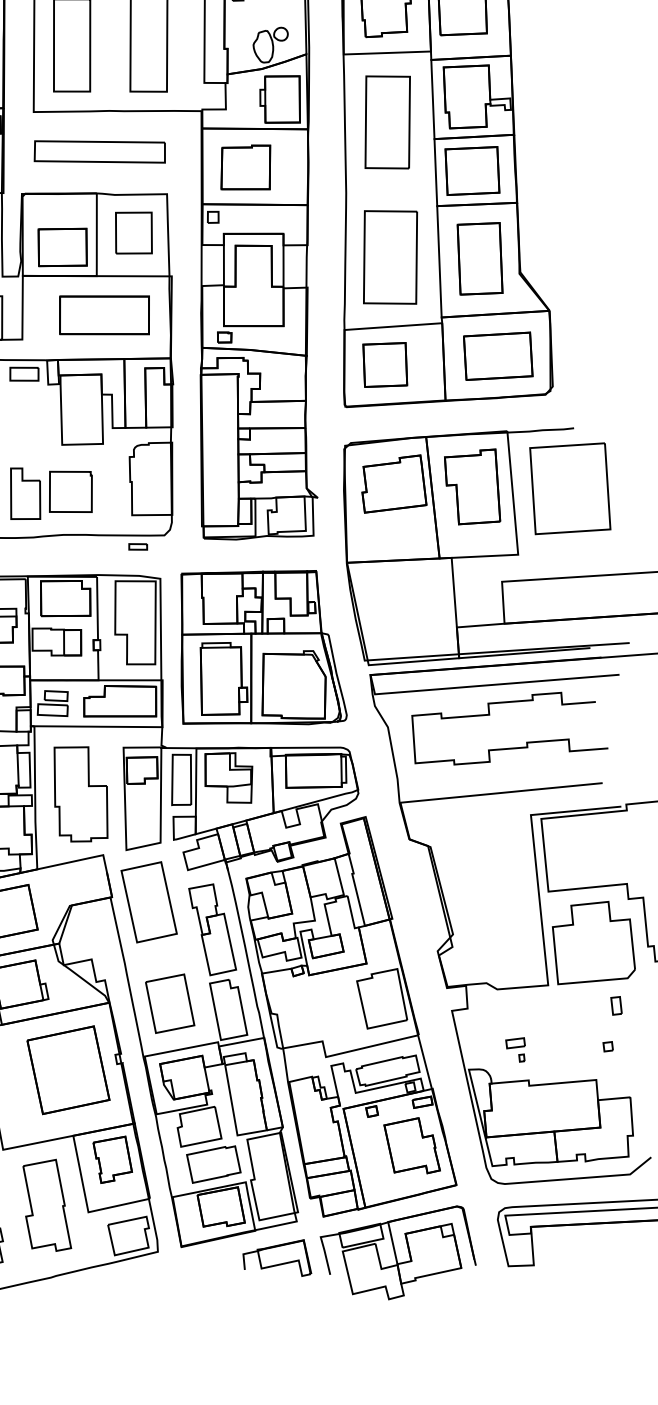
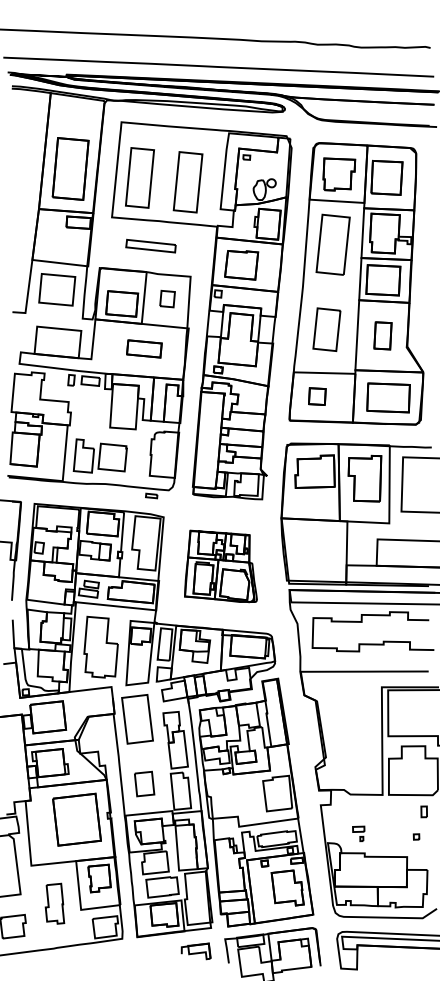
part: (98, 150) -> (150, 245), size x0.6
part: (133, 232) -> (167, 298), size x0.6
part: (389, 257) -> (326, 329), size x0.7
part: (479, 258) -> (382, 335), size x0.6
part: (104, 314) -> (144, 348), size x0.6
part: (385, 364) -> (317, 396), size x0.6
part: (257, 648) -> (220, 566), size x0.7
part: (169, 1002) -> (144, 783), size x0.7
part: (45, 1206) -> (54, 903), size x0.7
part: (275, 1260) -> (195, 951), size x0.7

